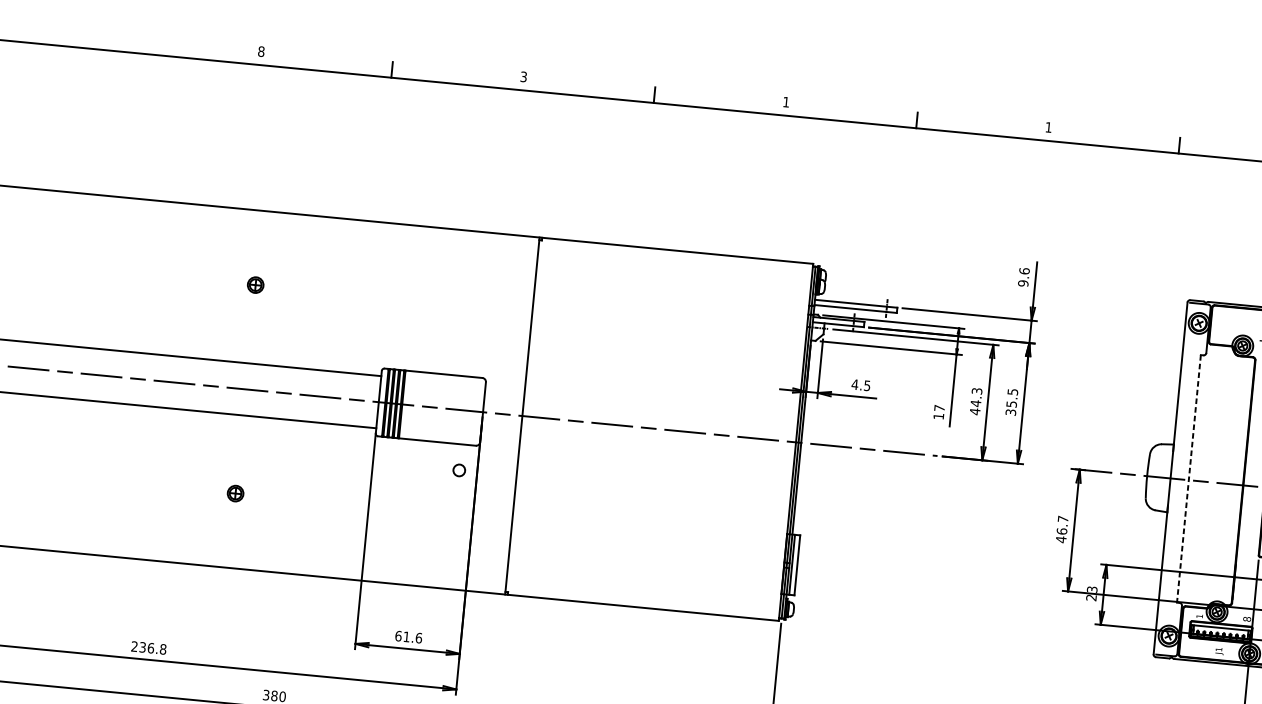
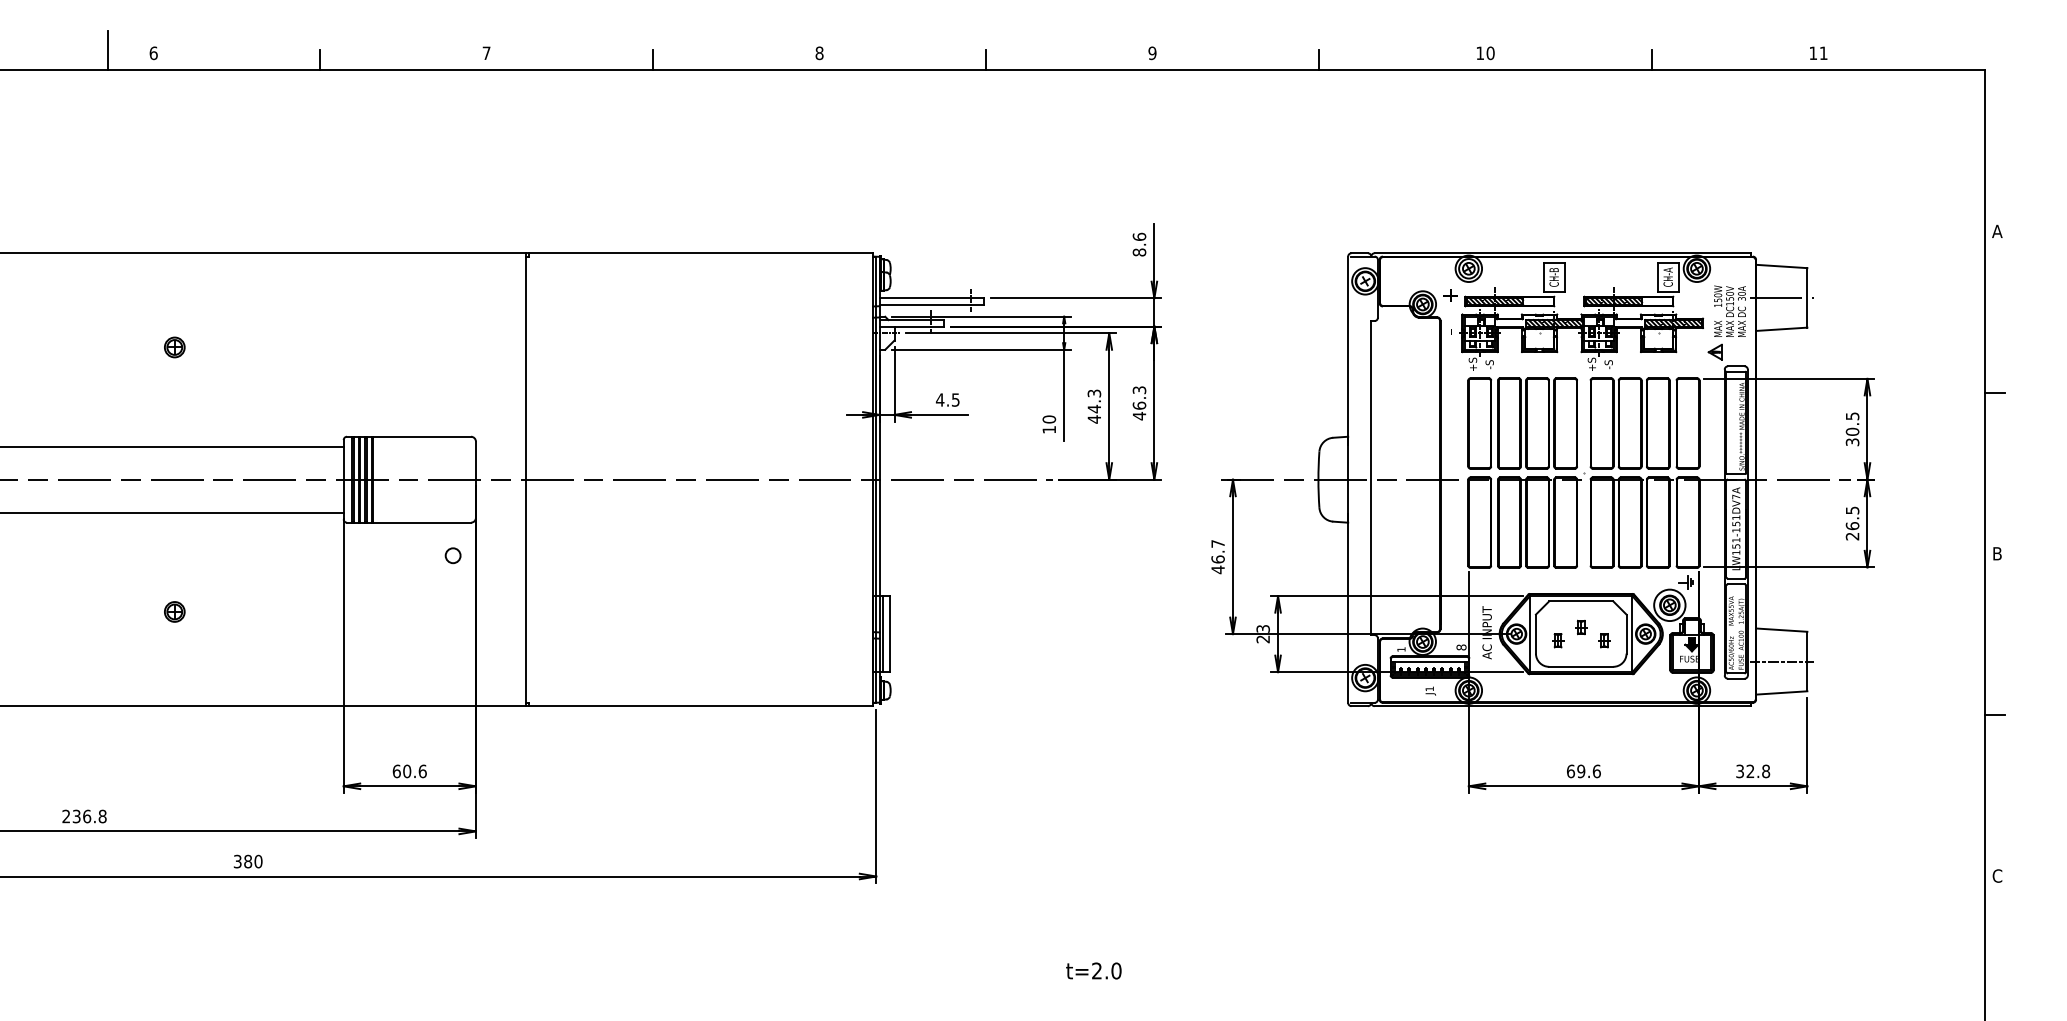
line: (225, 45) -> (107, 50), added
text: (261, 51) -> (153, 52), 8 -> 6
text: (523, 77) -> (486, 53), 3 -> 7
text: (786, 102) -> (819, 53), 1 -> 8
text: (1048, 127) -> (1152, 53), 1 -> 9
text: (1023, 283) -> (1139, 252), 9.6 -> 8.6
text: (1011, 402) -> (1139, 403), 35.5 -> 46.3
text: (939, 408) -> (1049, 419), 17 -> 10
line: (1189, 479) -> (1371, 478), dashed -> solid
text: (406, 637) -> (407, 771), 61.6 -> 60.6

